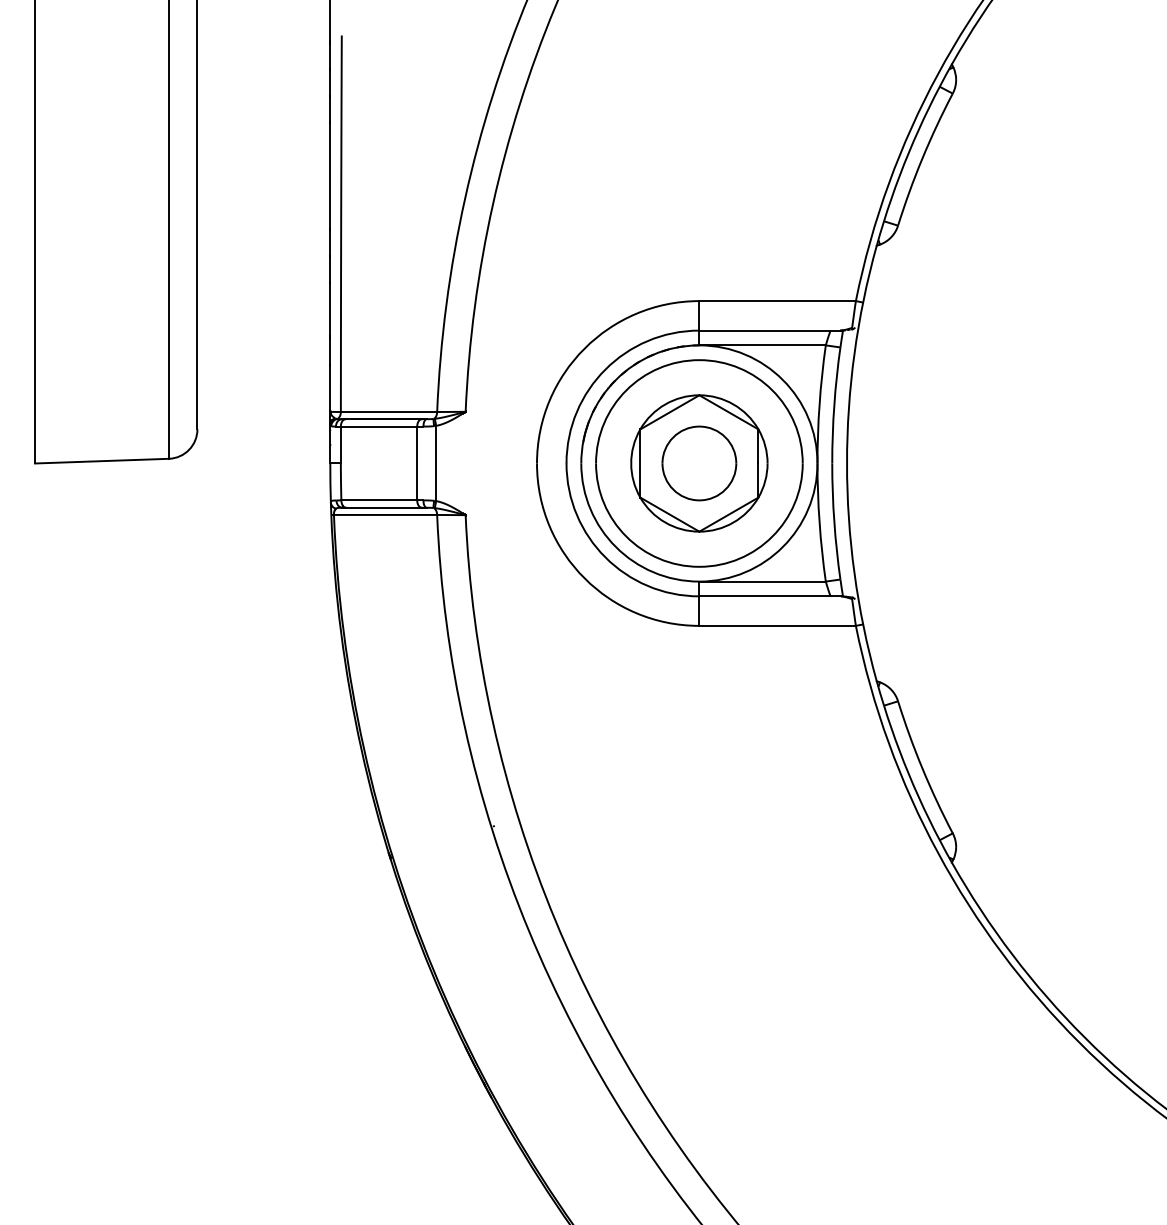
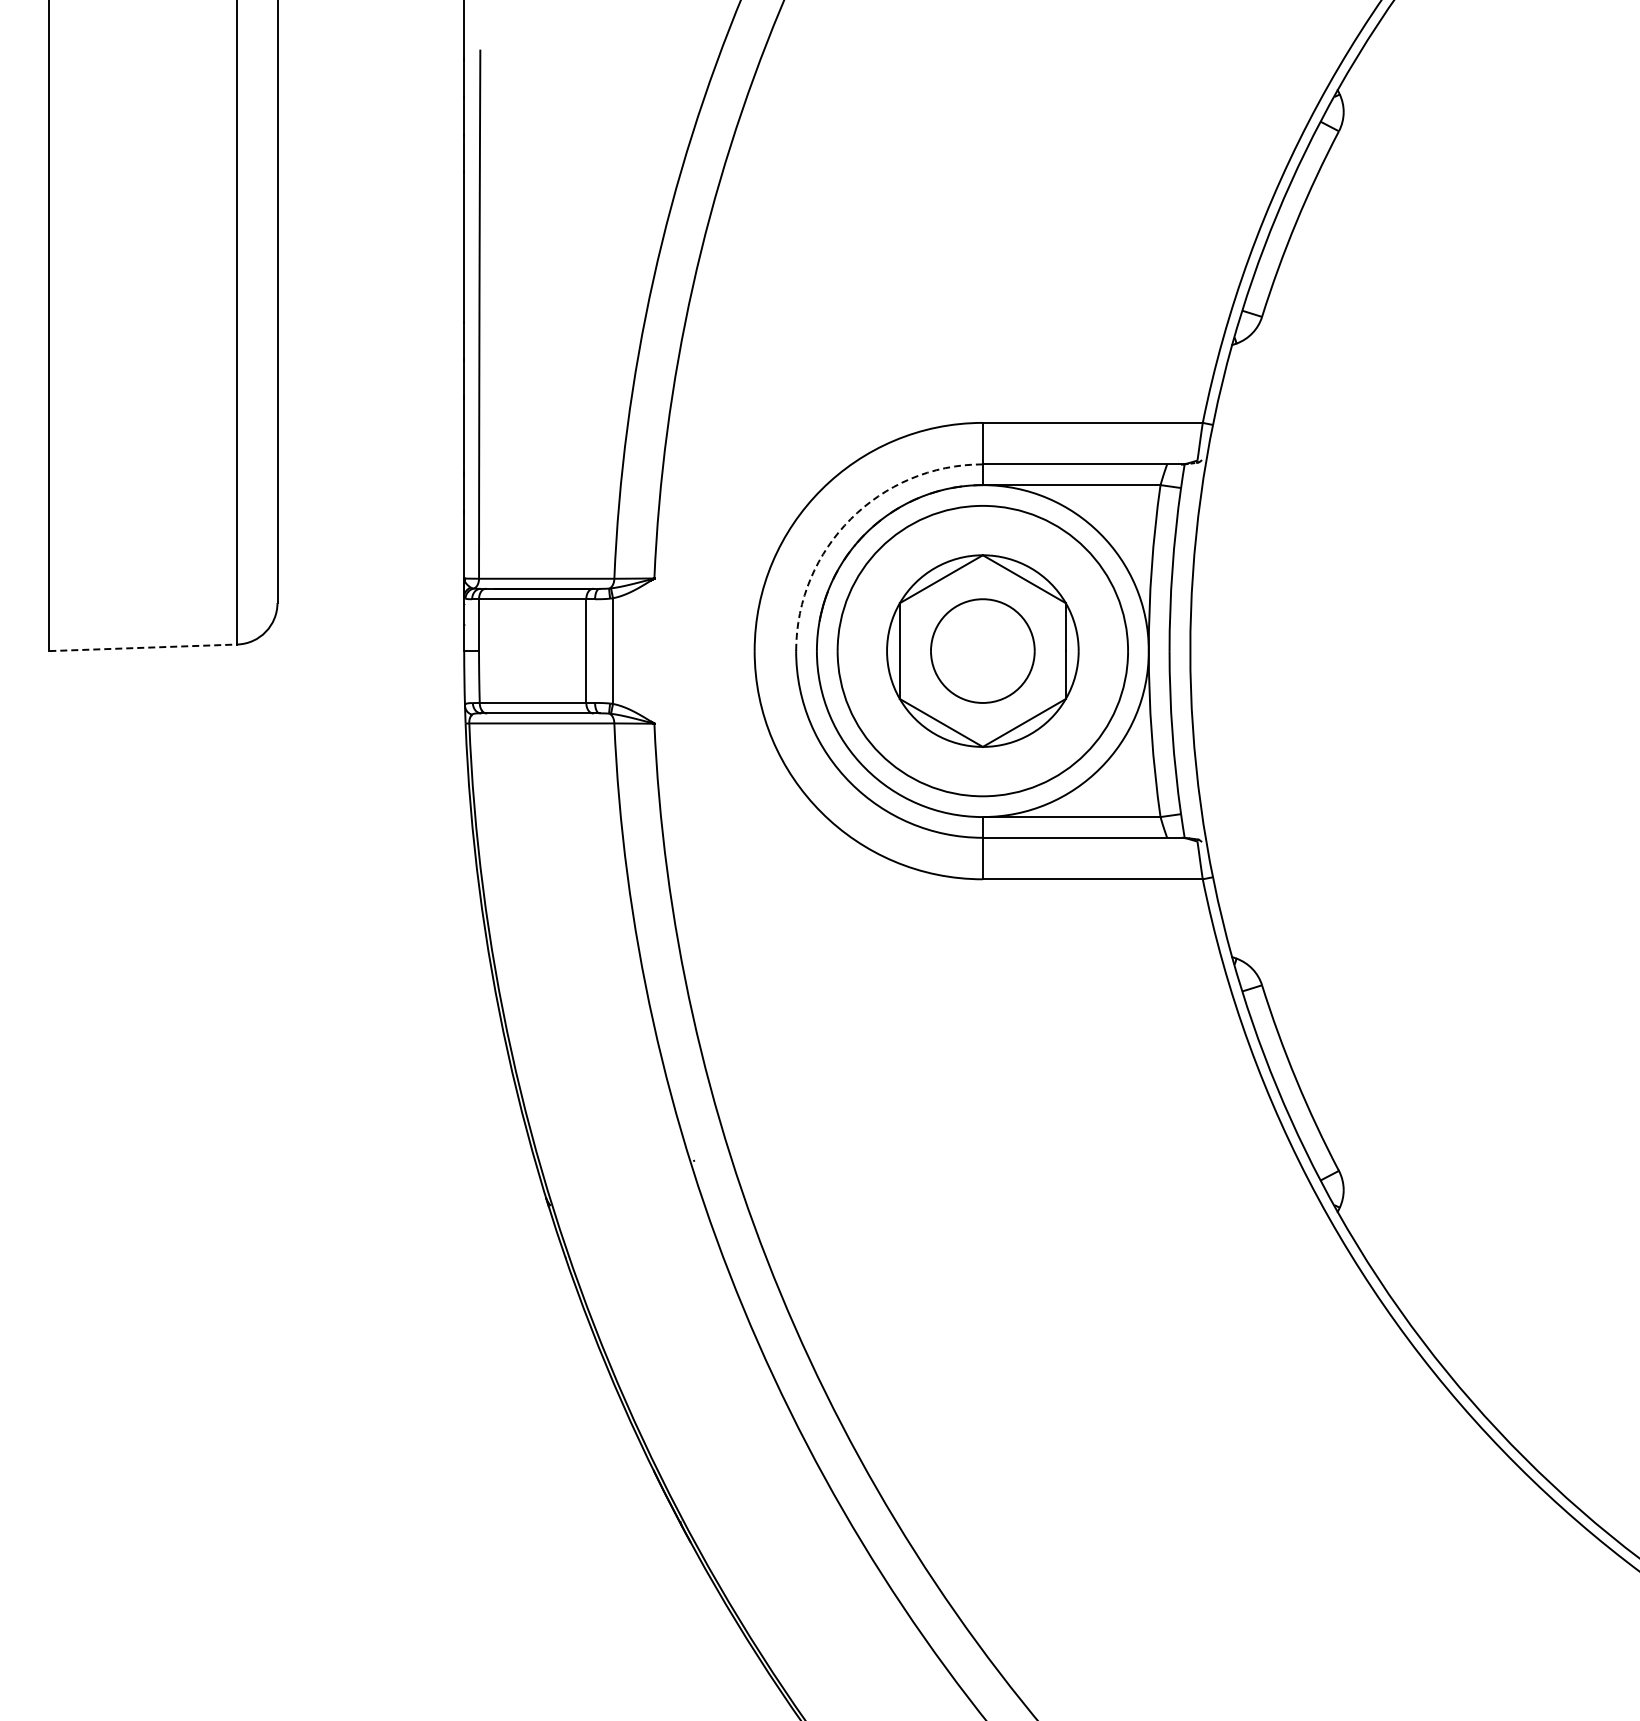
arc: (605, 369) -> (850, 519), solid -> dashed
line: (102, 460) -> (143, 647), solid -> dashed

